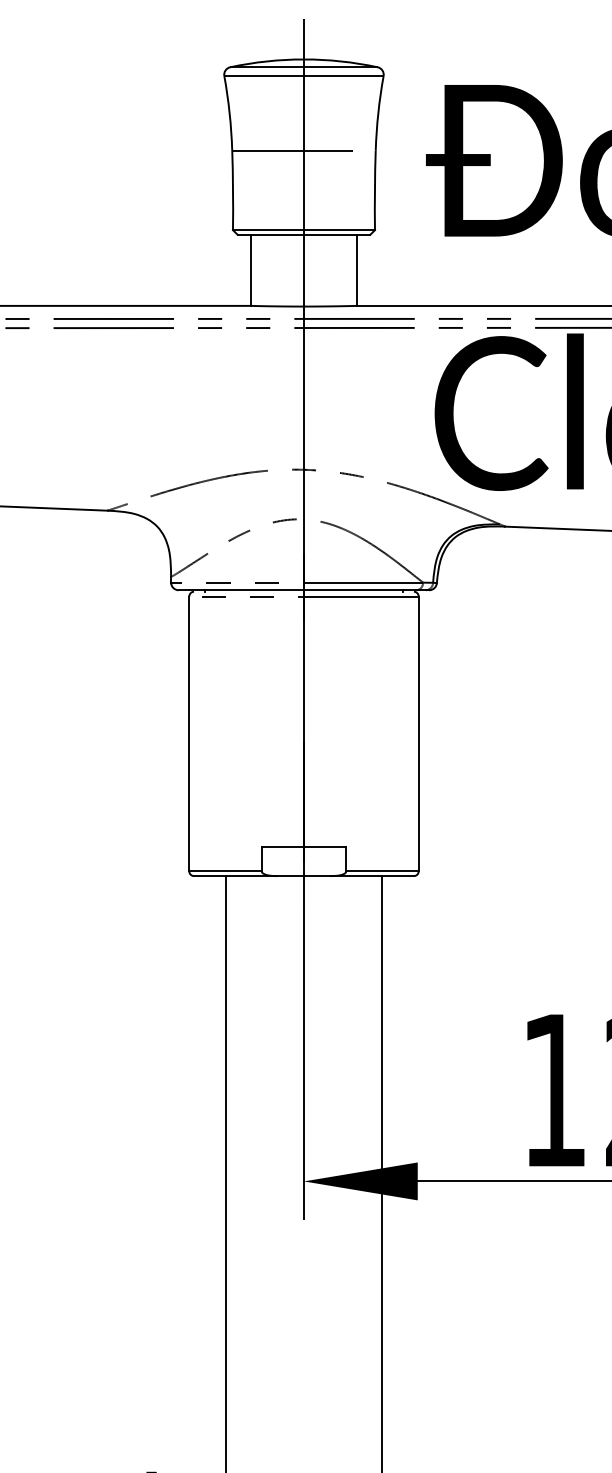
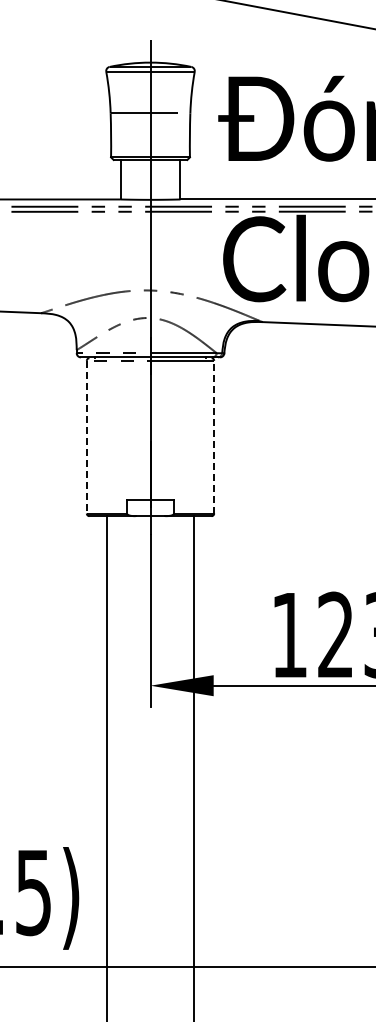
line: (419, 732) -> (214, 436), solid -> dashed
line: (188, 734) -> (86, 437), solid -> dashed

